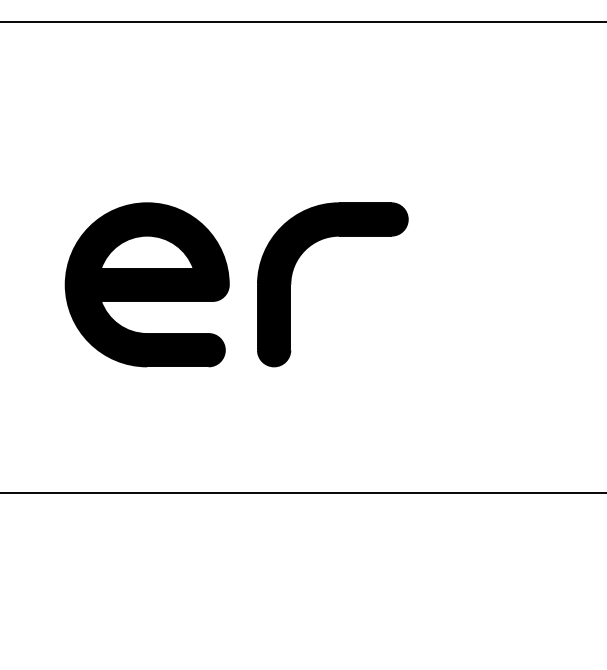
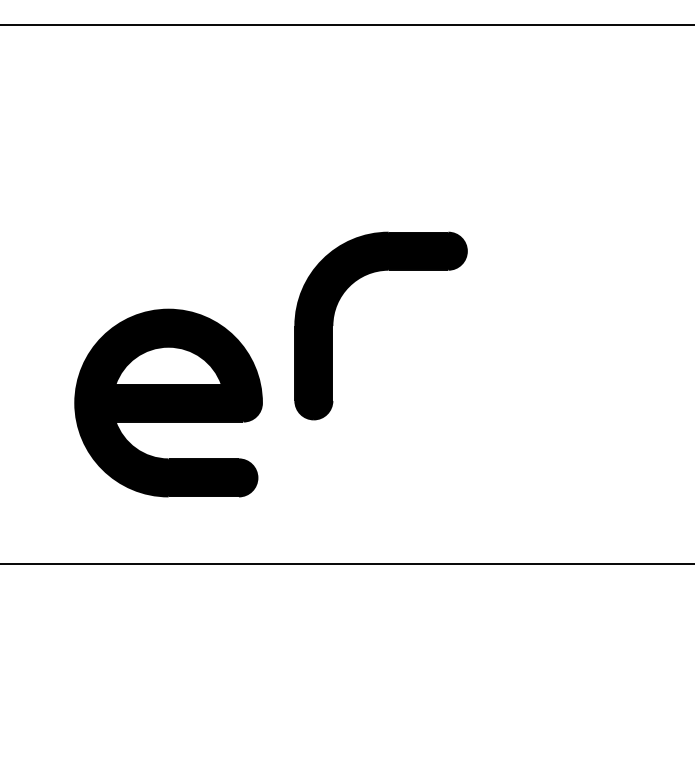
part: (147, 284) -> (168, 402), moved

